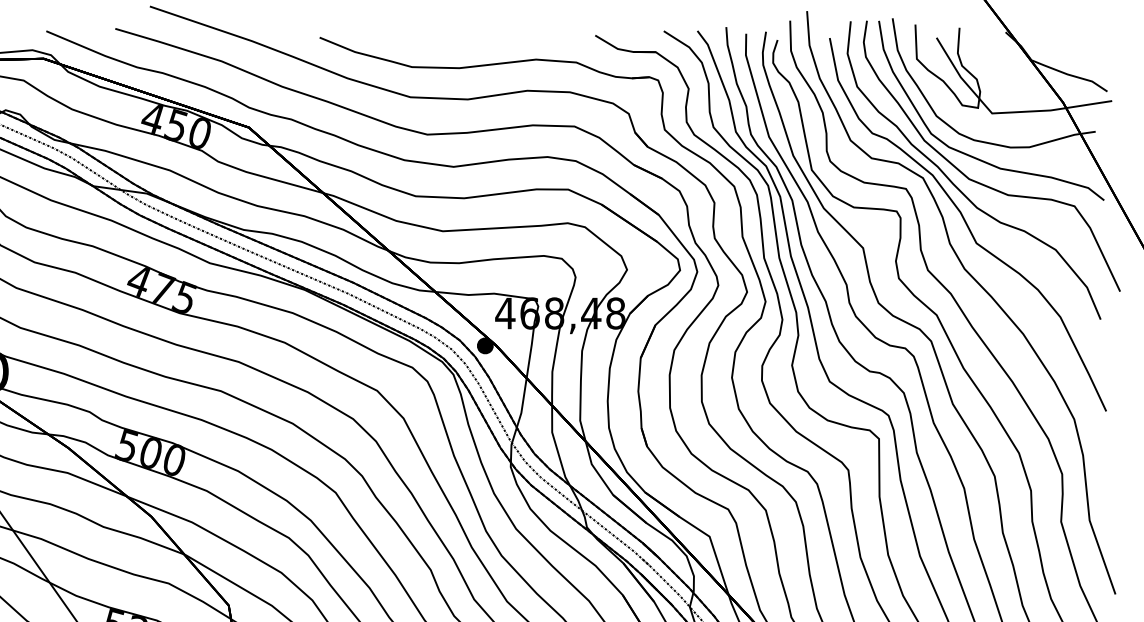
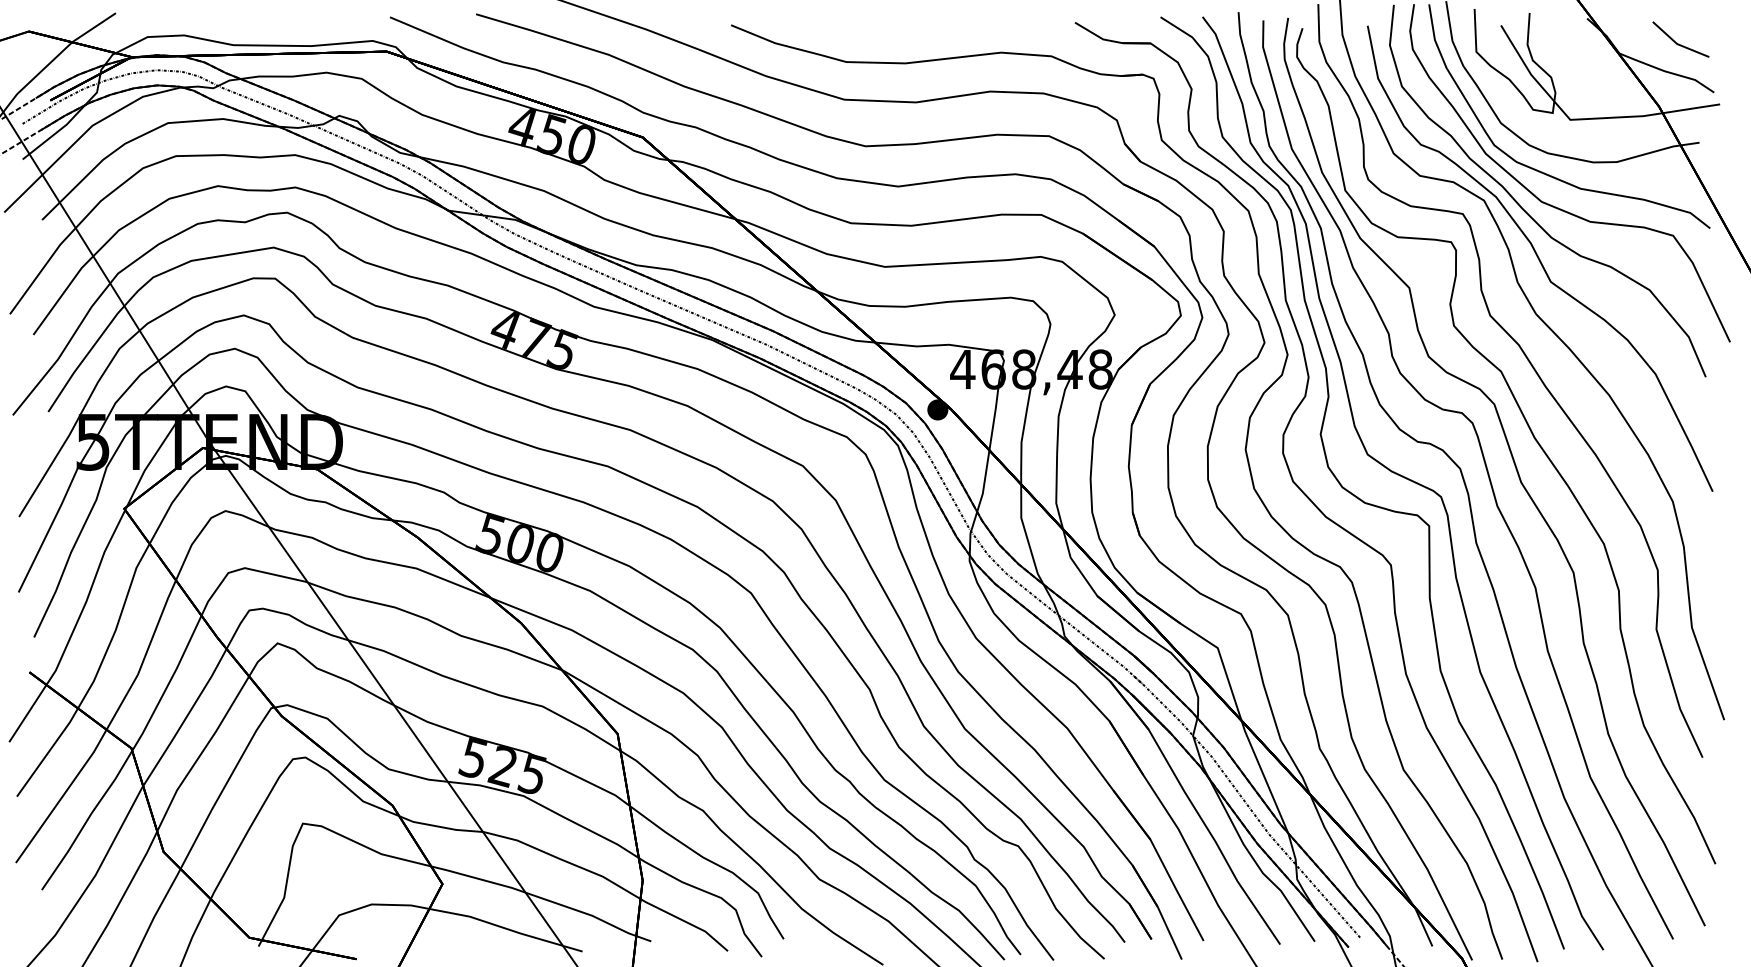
line: (1078, 52) -> (1678, 43), added

